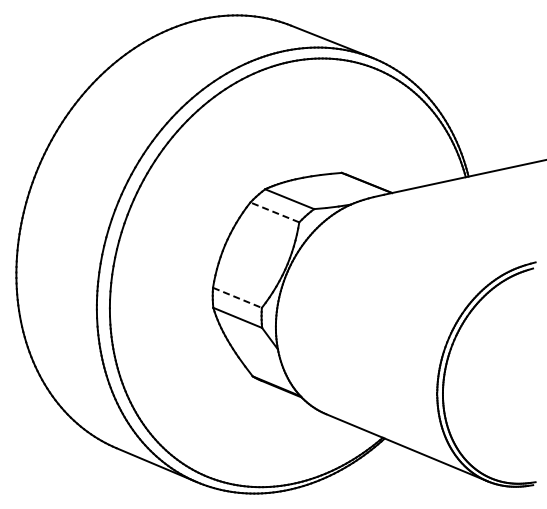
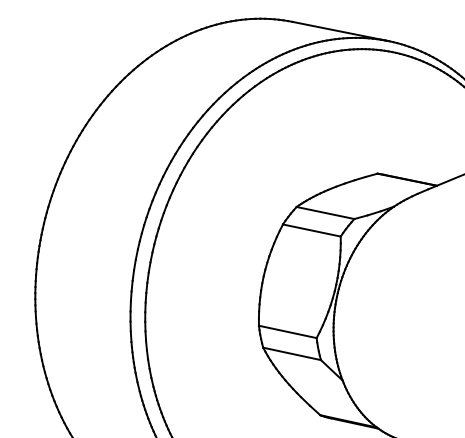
line: (274, 212) -> (311, 230), dashed -> solid
line: (237, 298) -> (287, 332), dashed -> solid

